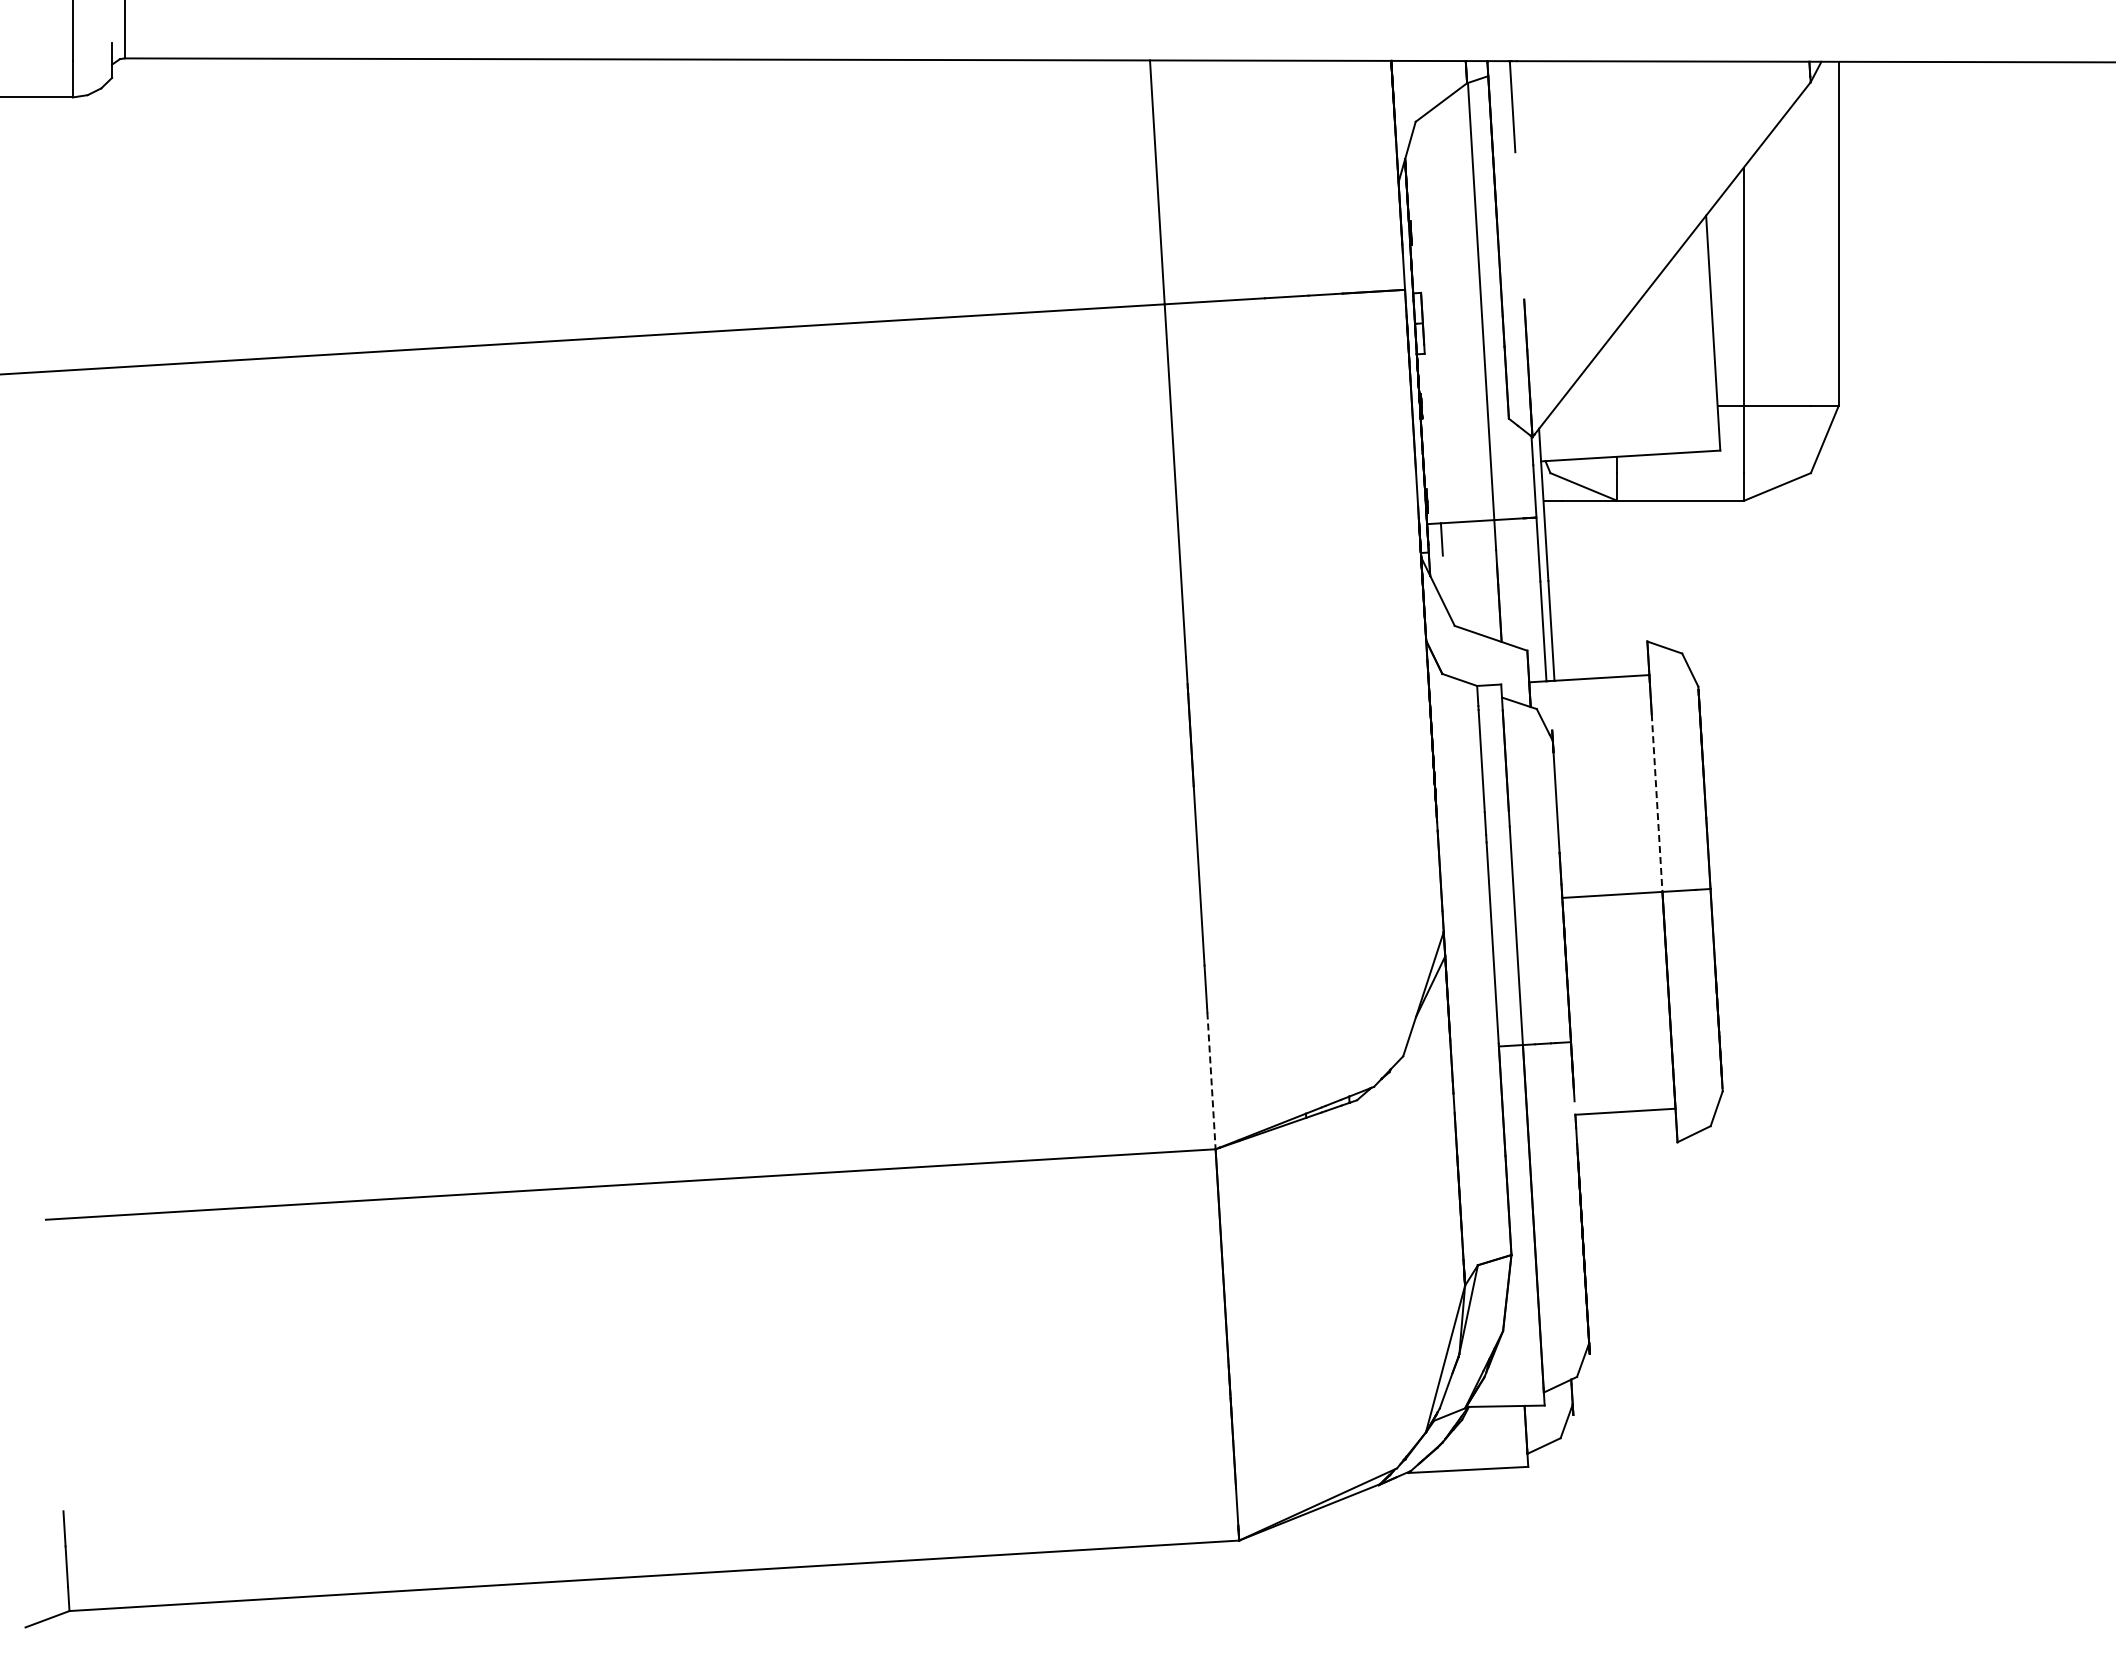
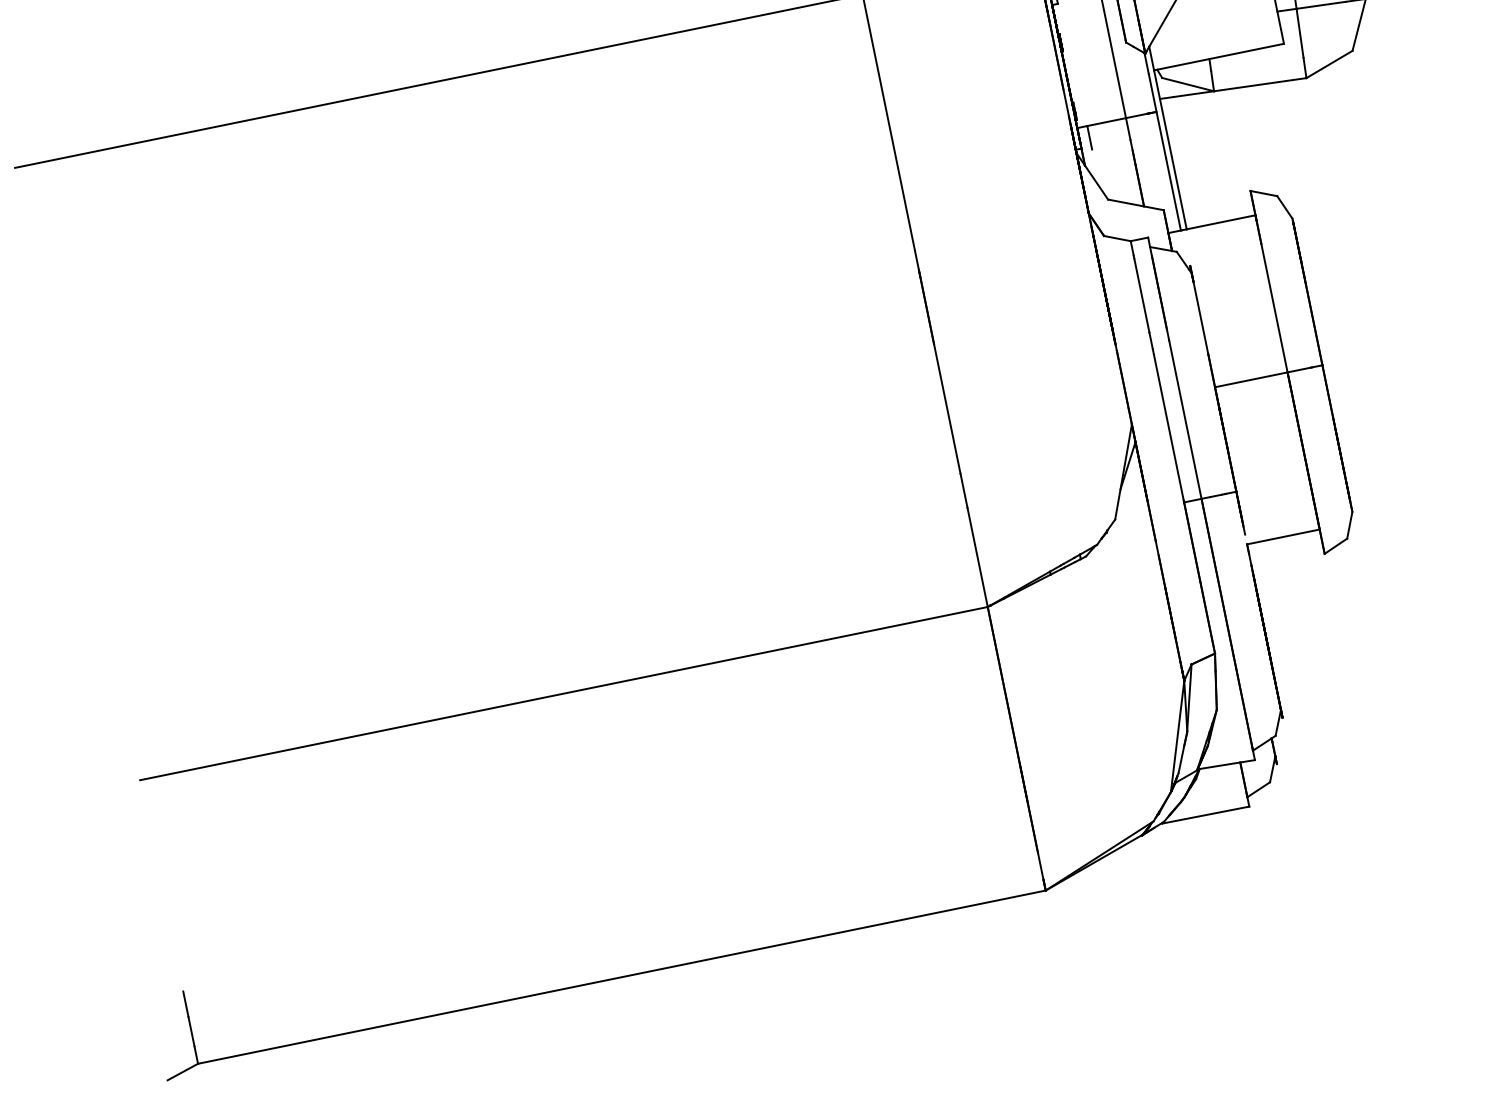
line: (1657, 803) -> (1274, 308), dashed -> solid
line: (1211, 1080) -> (977, 557), dashed -> solid

